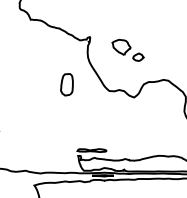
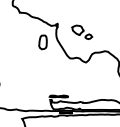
part: (66, 84) -> (42, 42), moved

